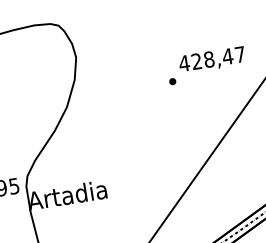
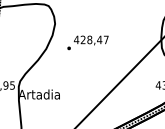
text: (205, 65) -> (87, 42), moved

